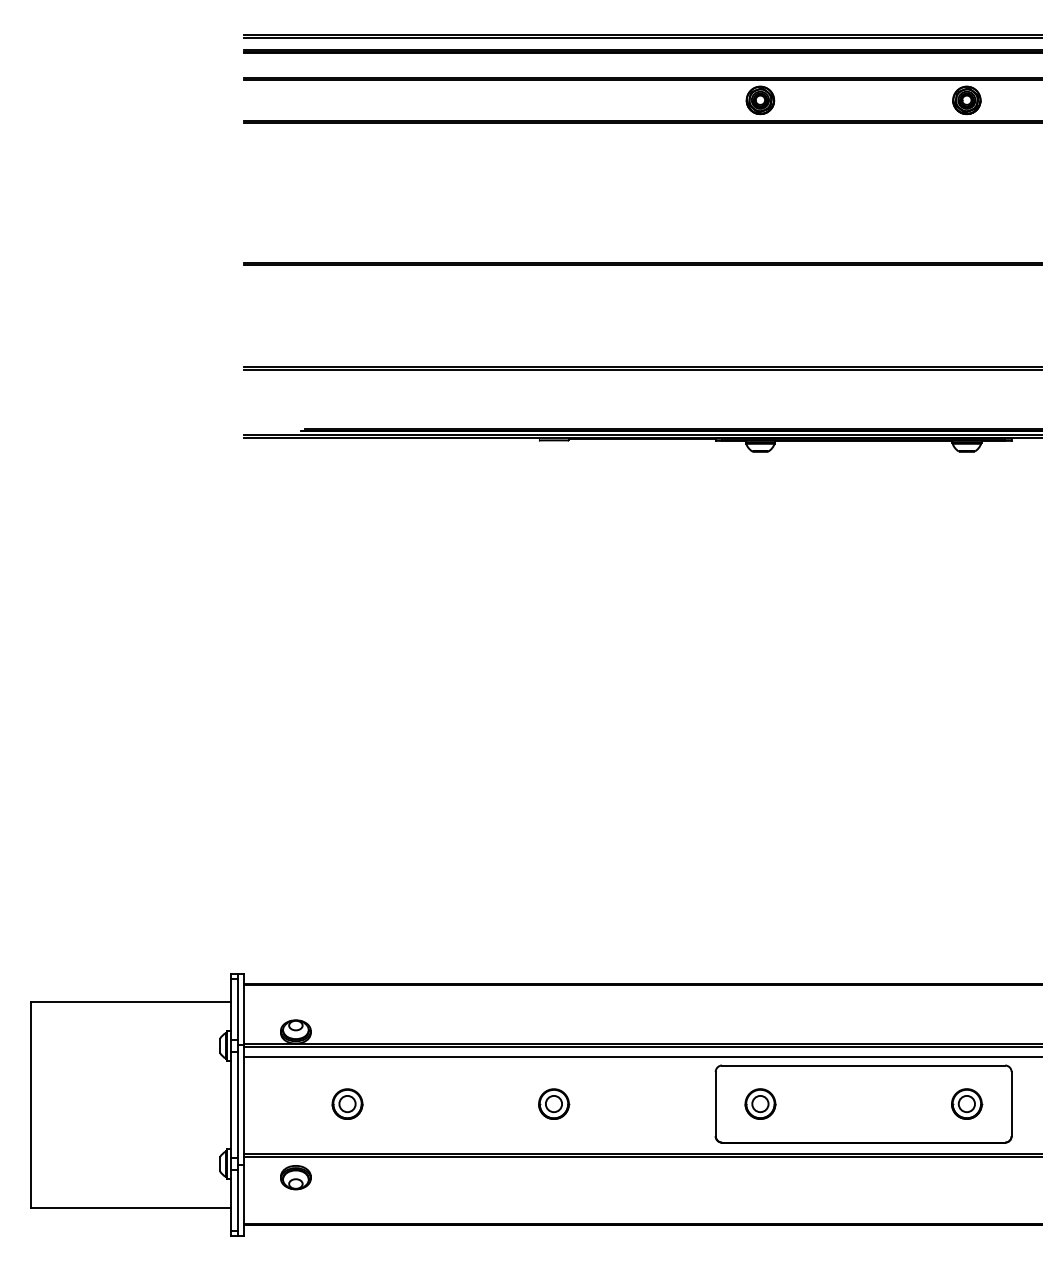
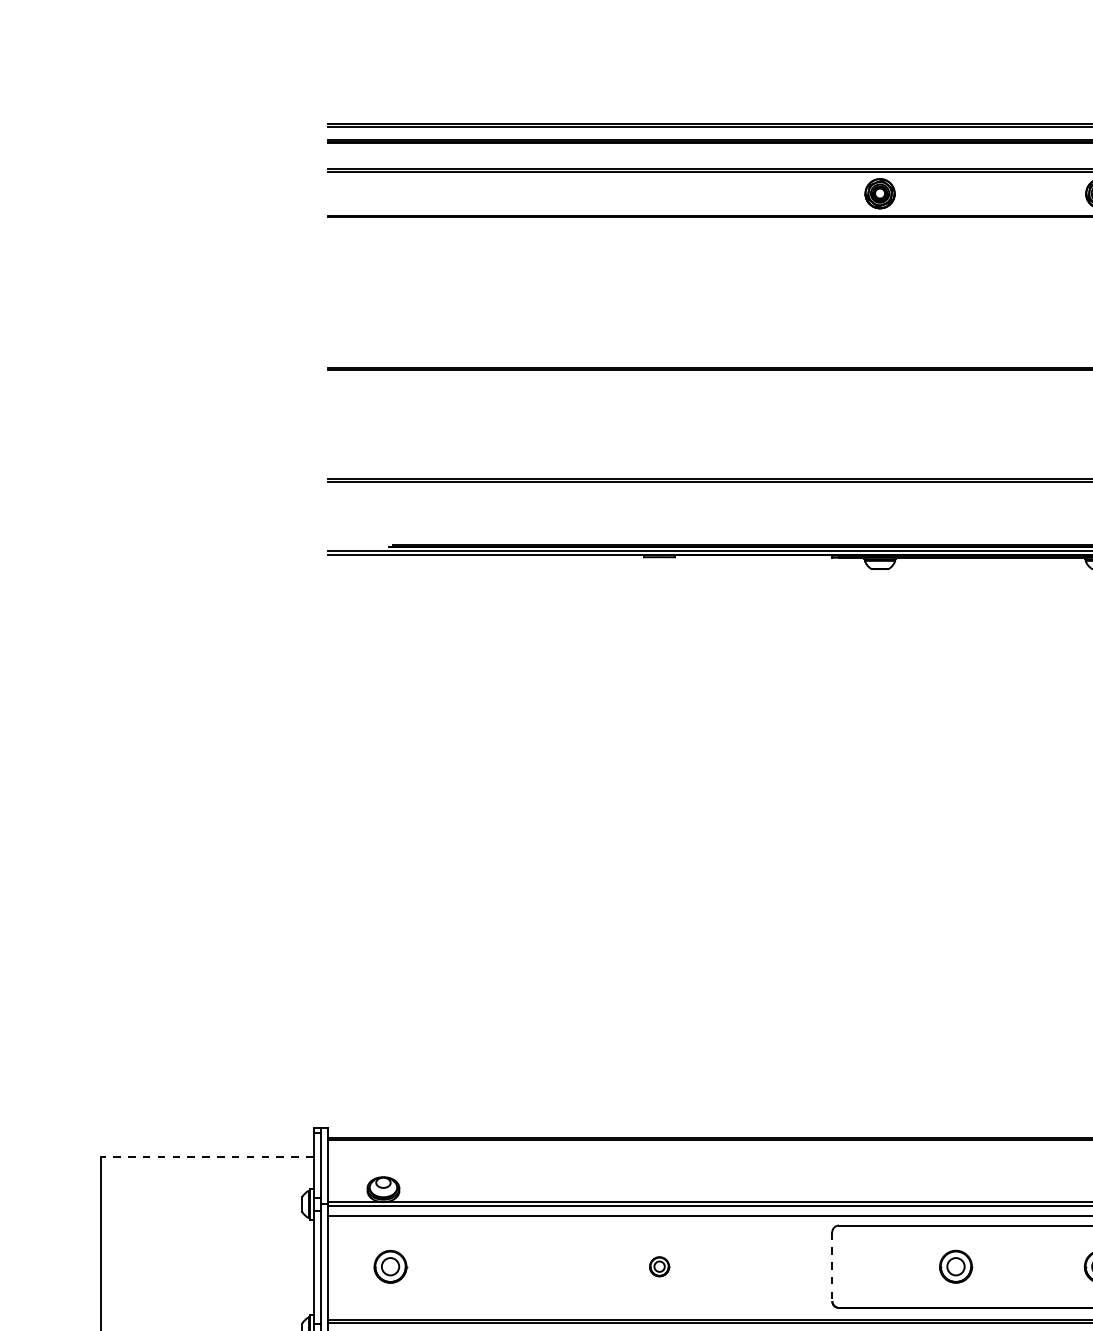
line: (130, 1001) -> (206, 1157), solid -> dashed
part: (347, 1103) -> (390, 1266), moved
part: (554, 1103) -> (659, 1266), size x0.6
part: (760, 1103) -> (956, 1266), moved
line: (715, 1104) -> (832, 1267), solid -> dashed

